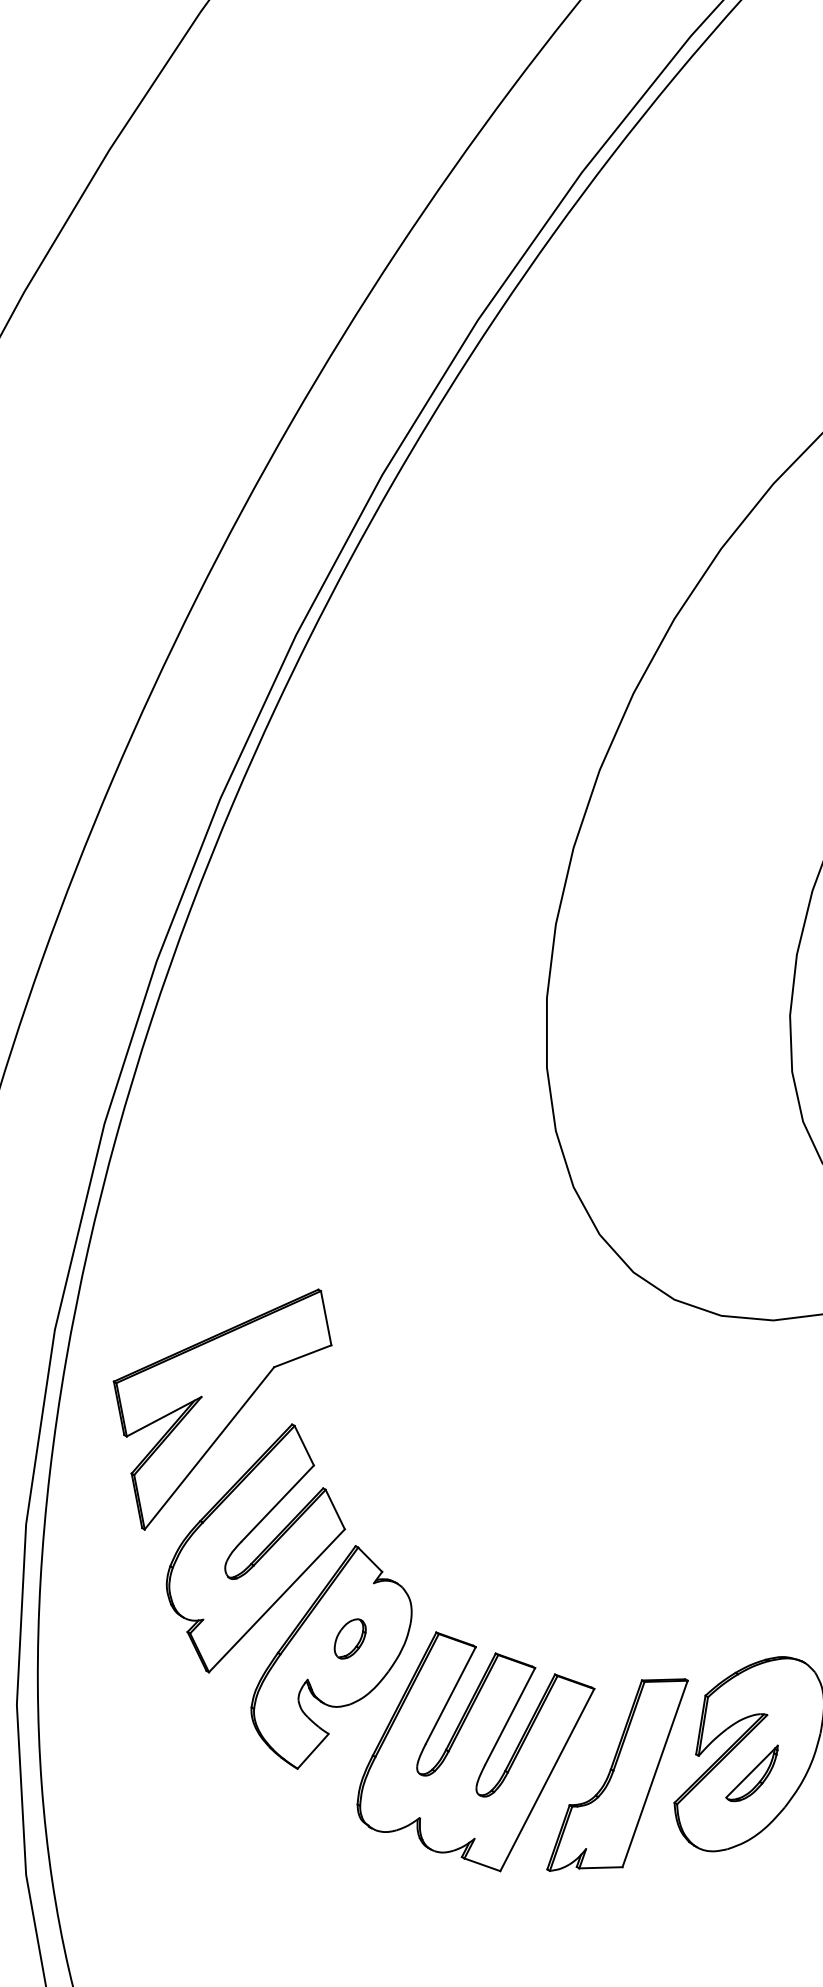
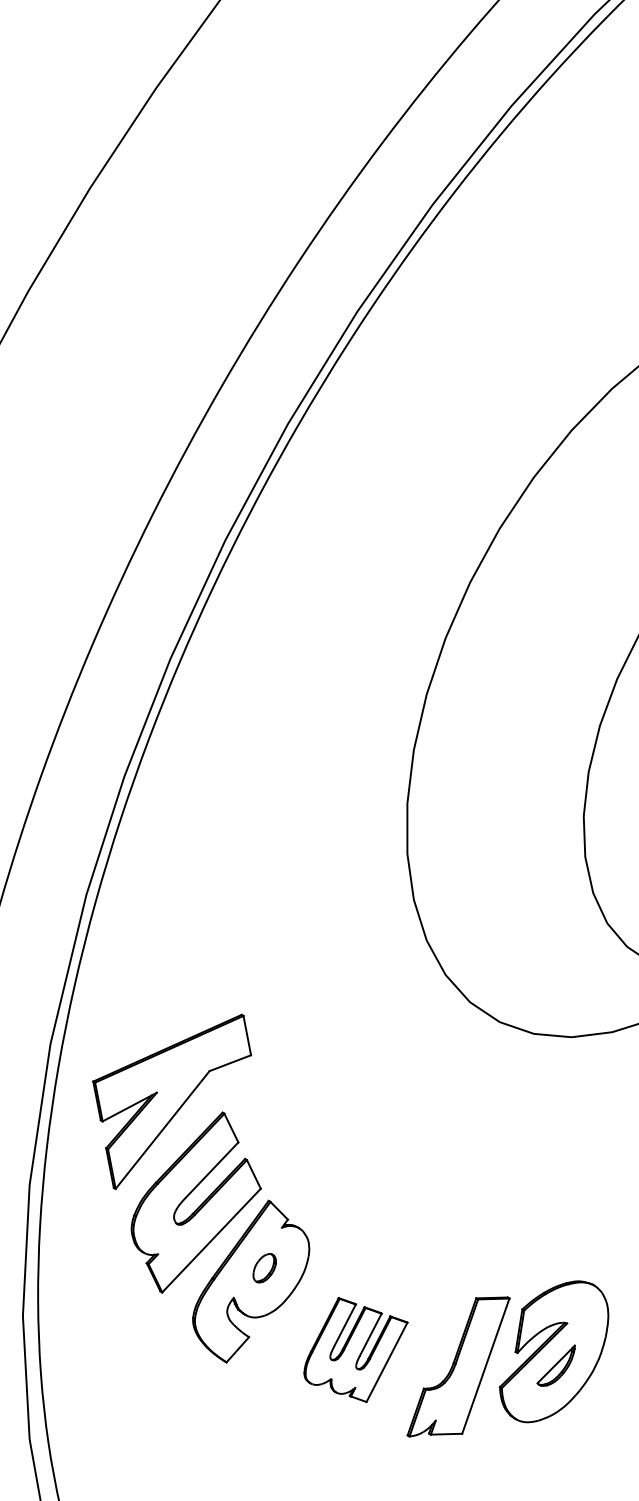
part: (475, 1750) -> (355, 1349), size x0.6

